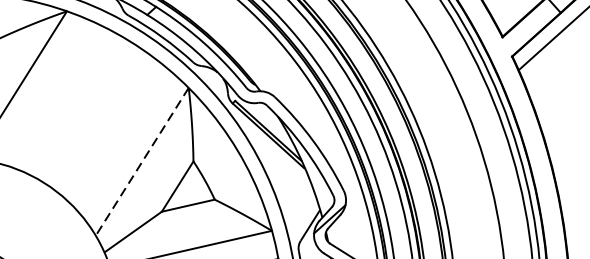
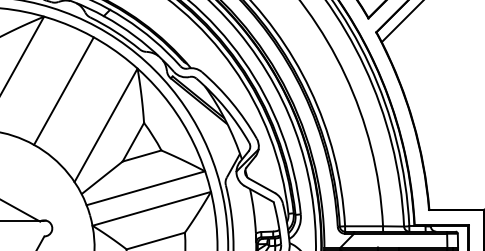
line: (87, 111) -> (63, 90), added
line: (142, 162) -> (106, 125), dashed -> solid

